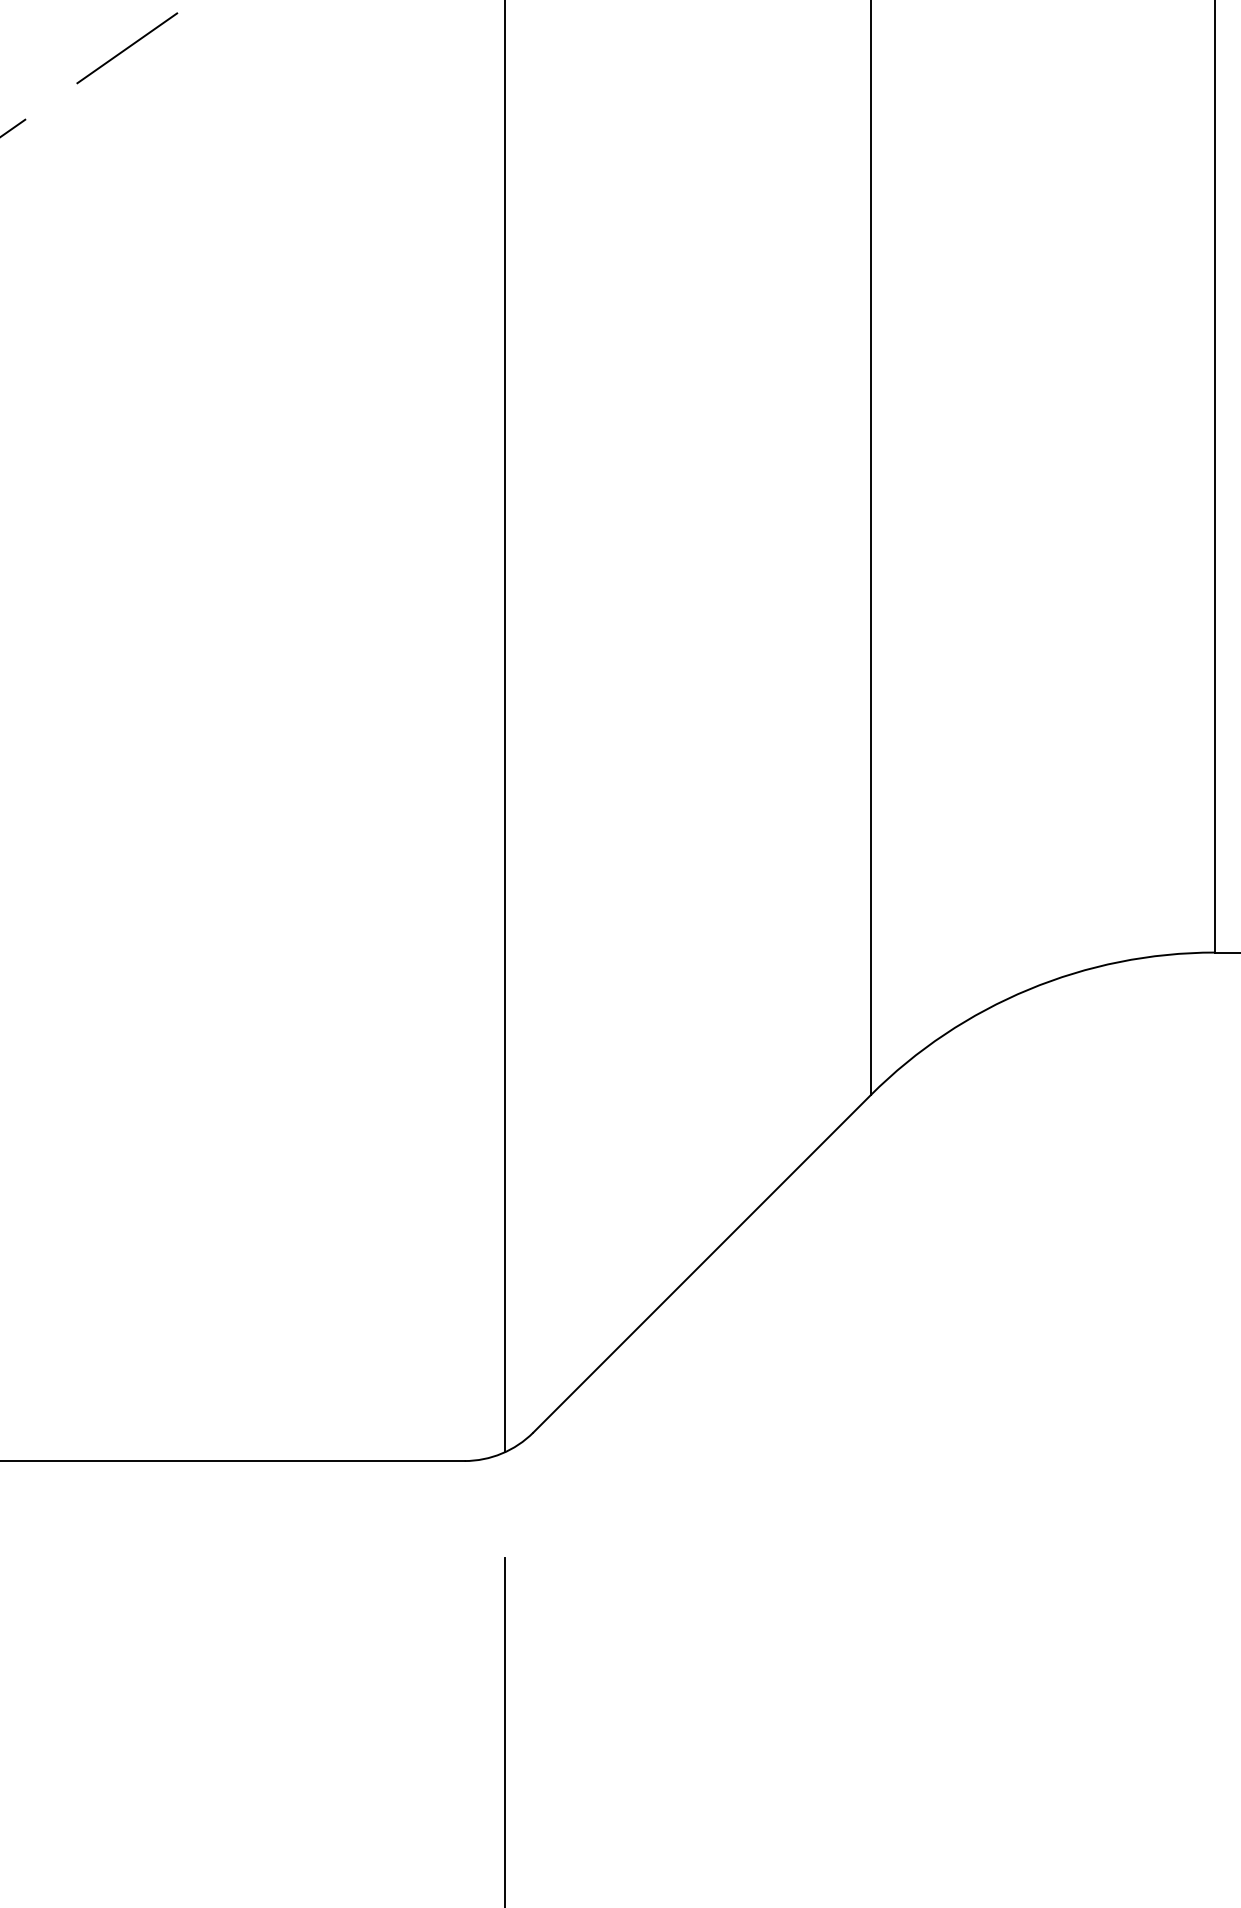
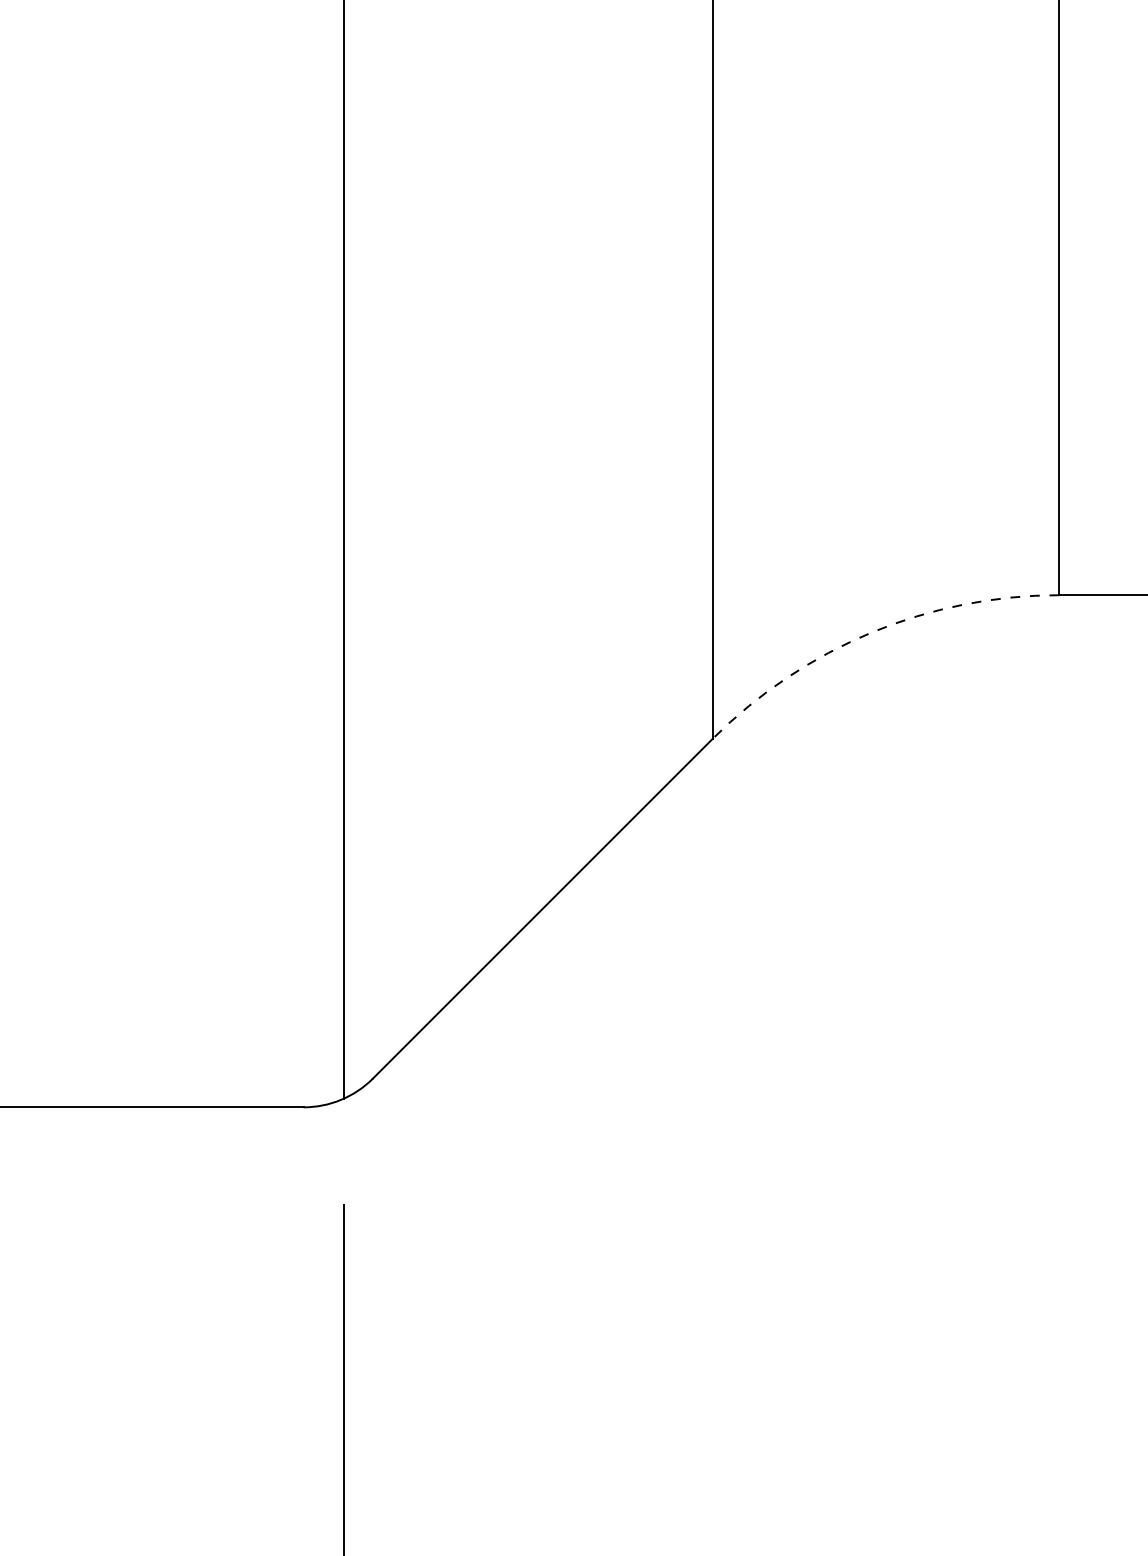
arc: (1028, 989) -> (871, 632), solid -> dashed

